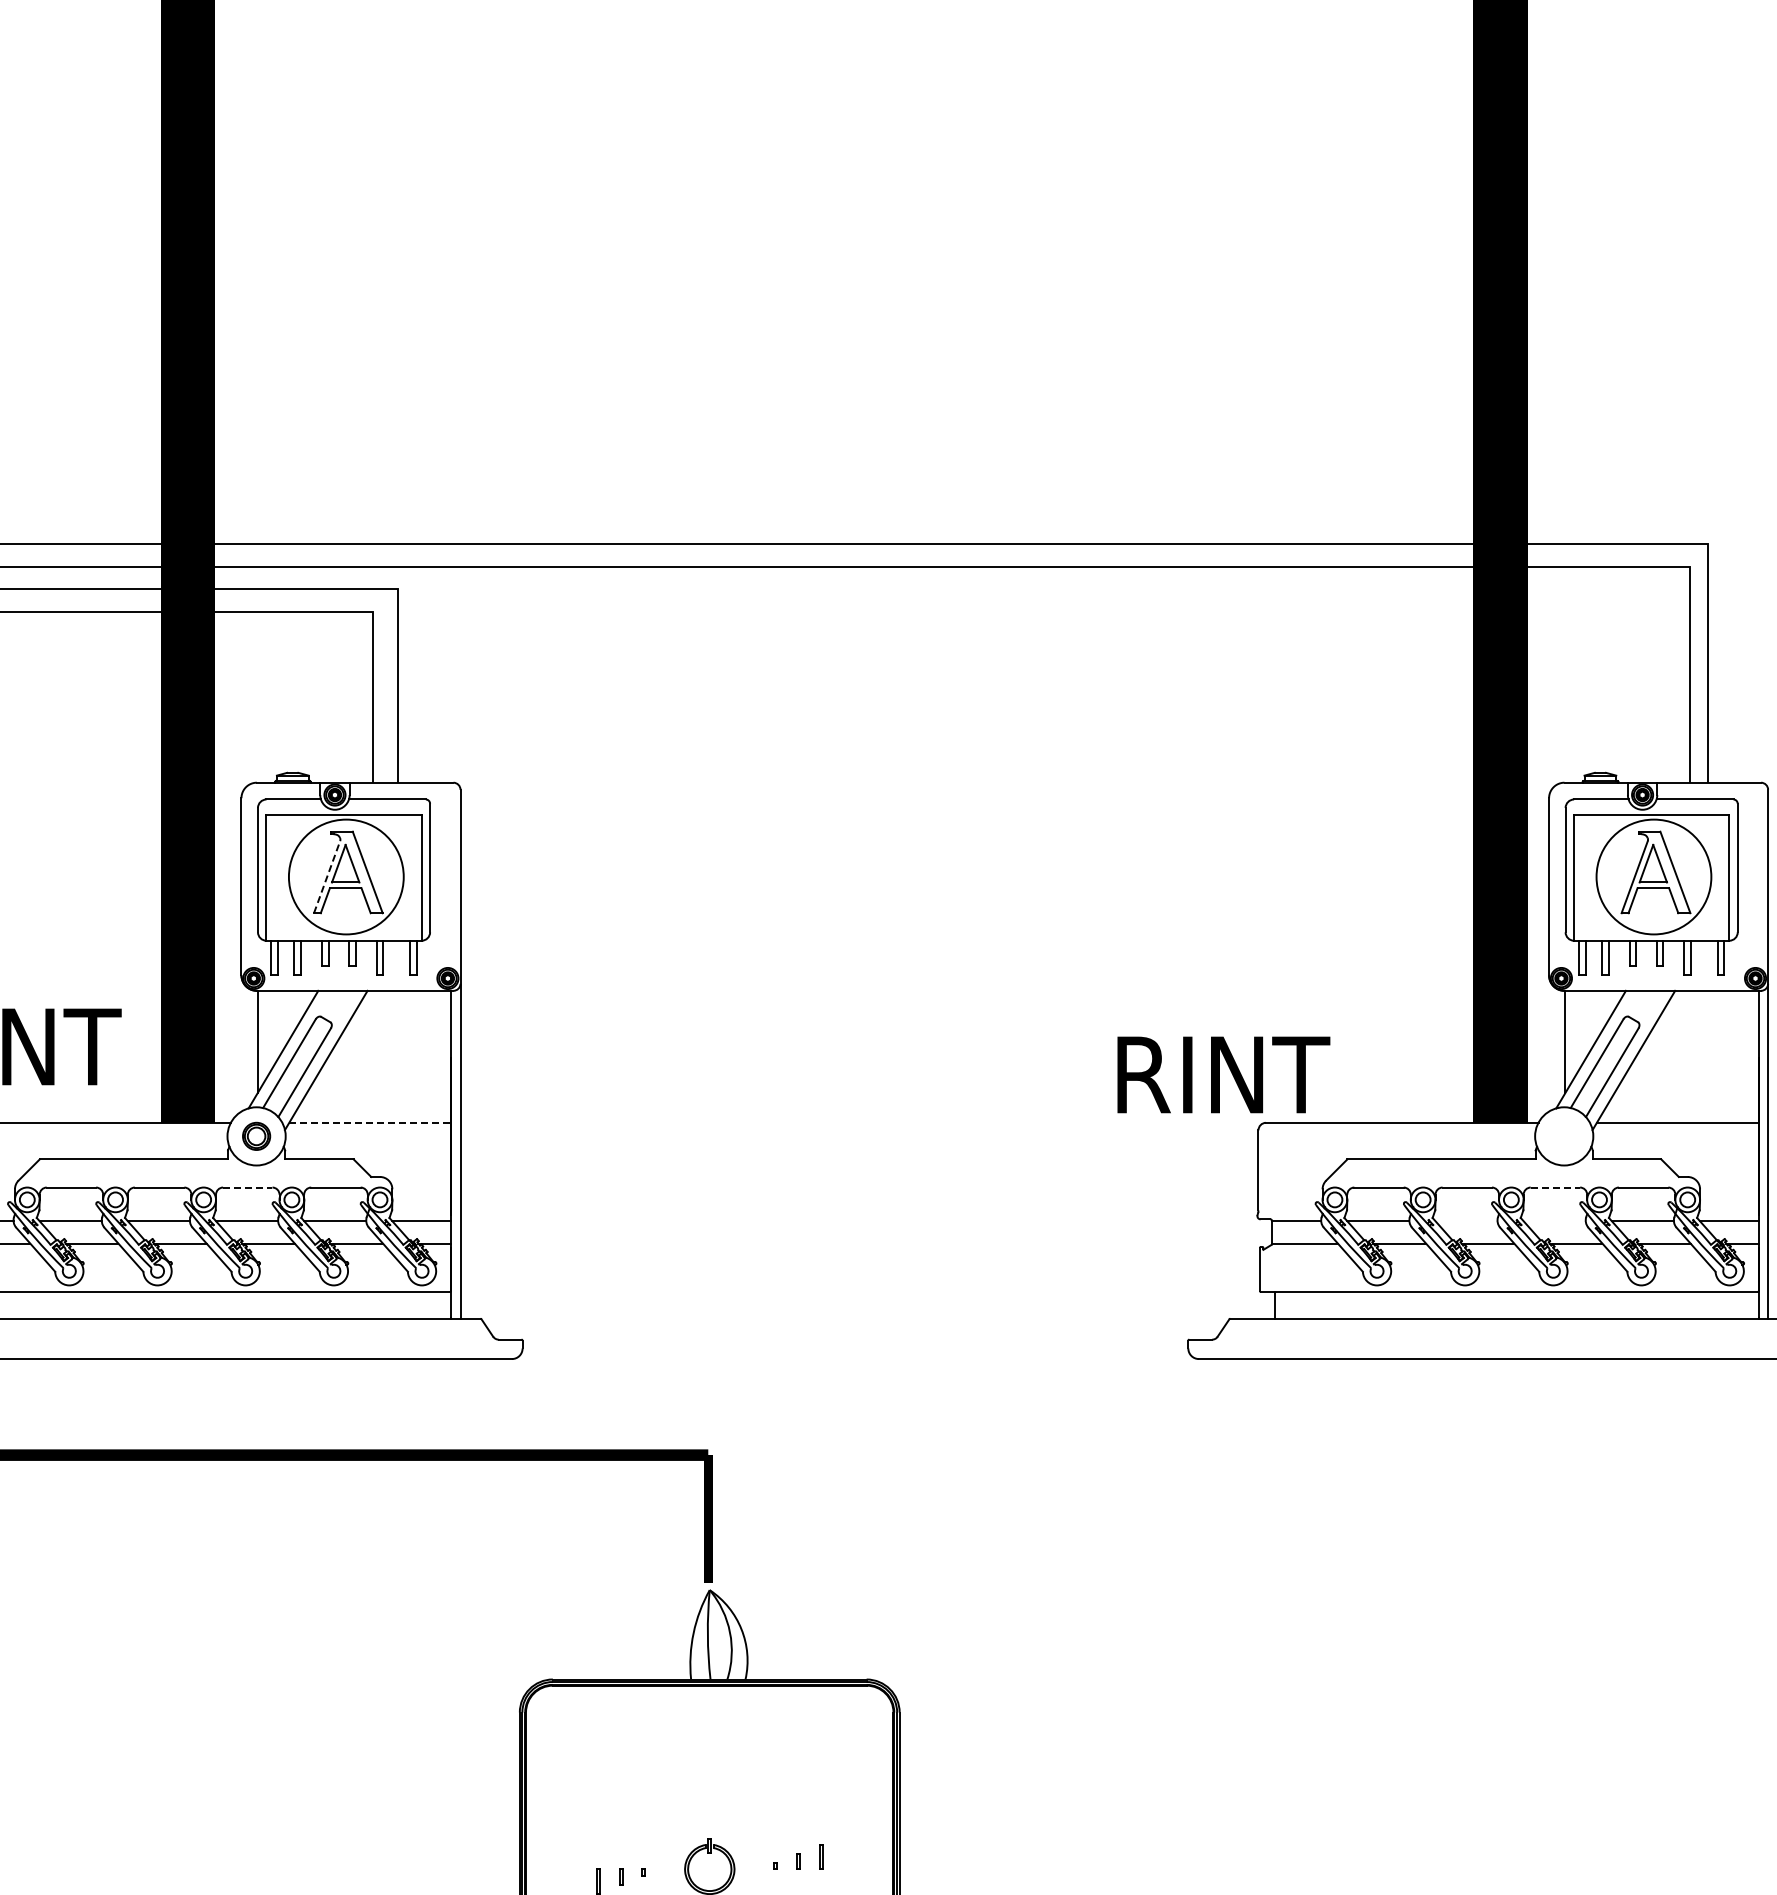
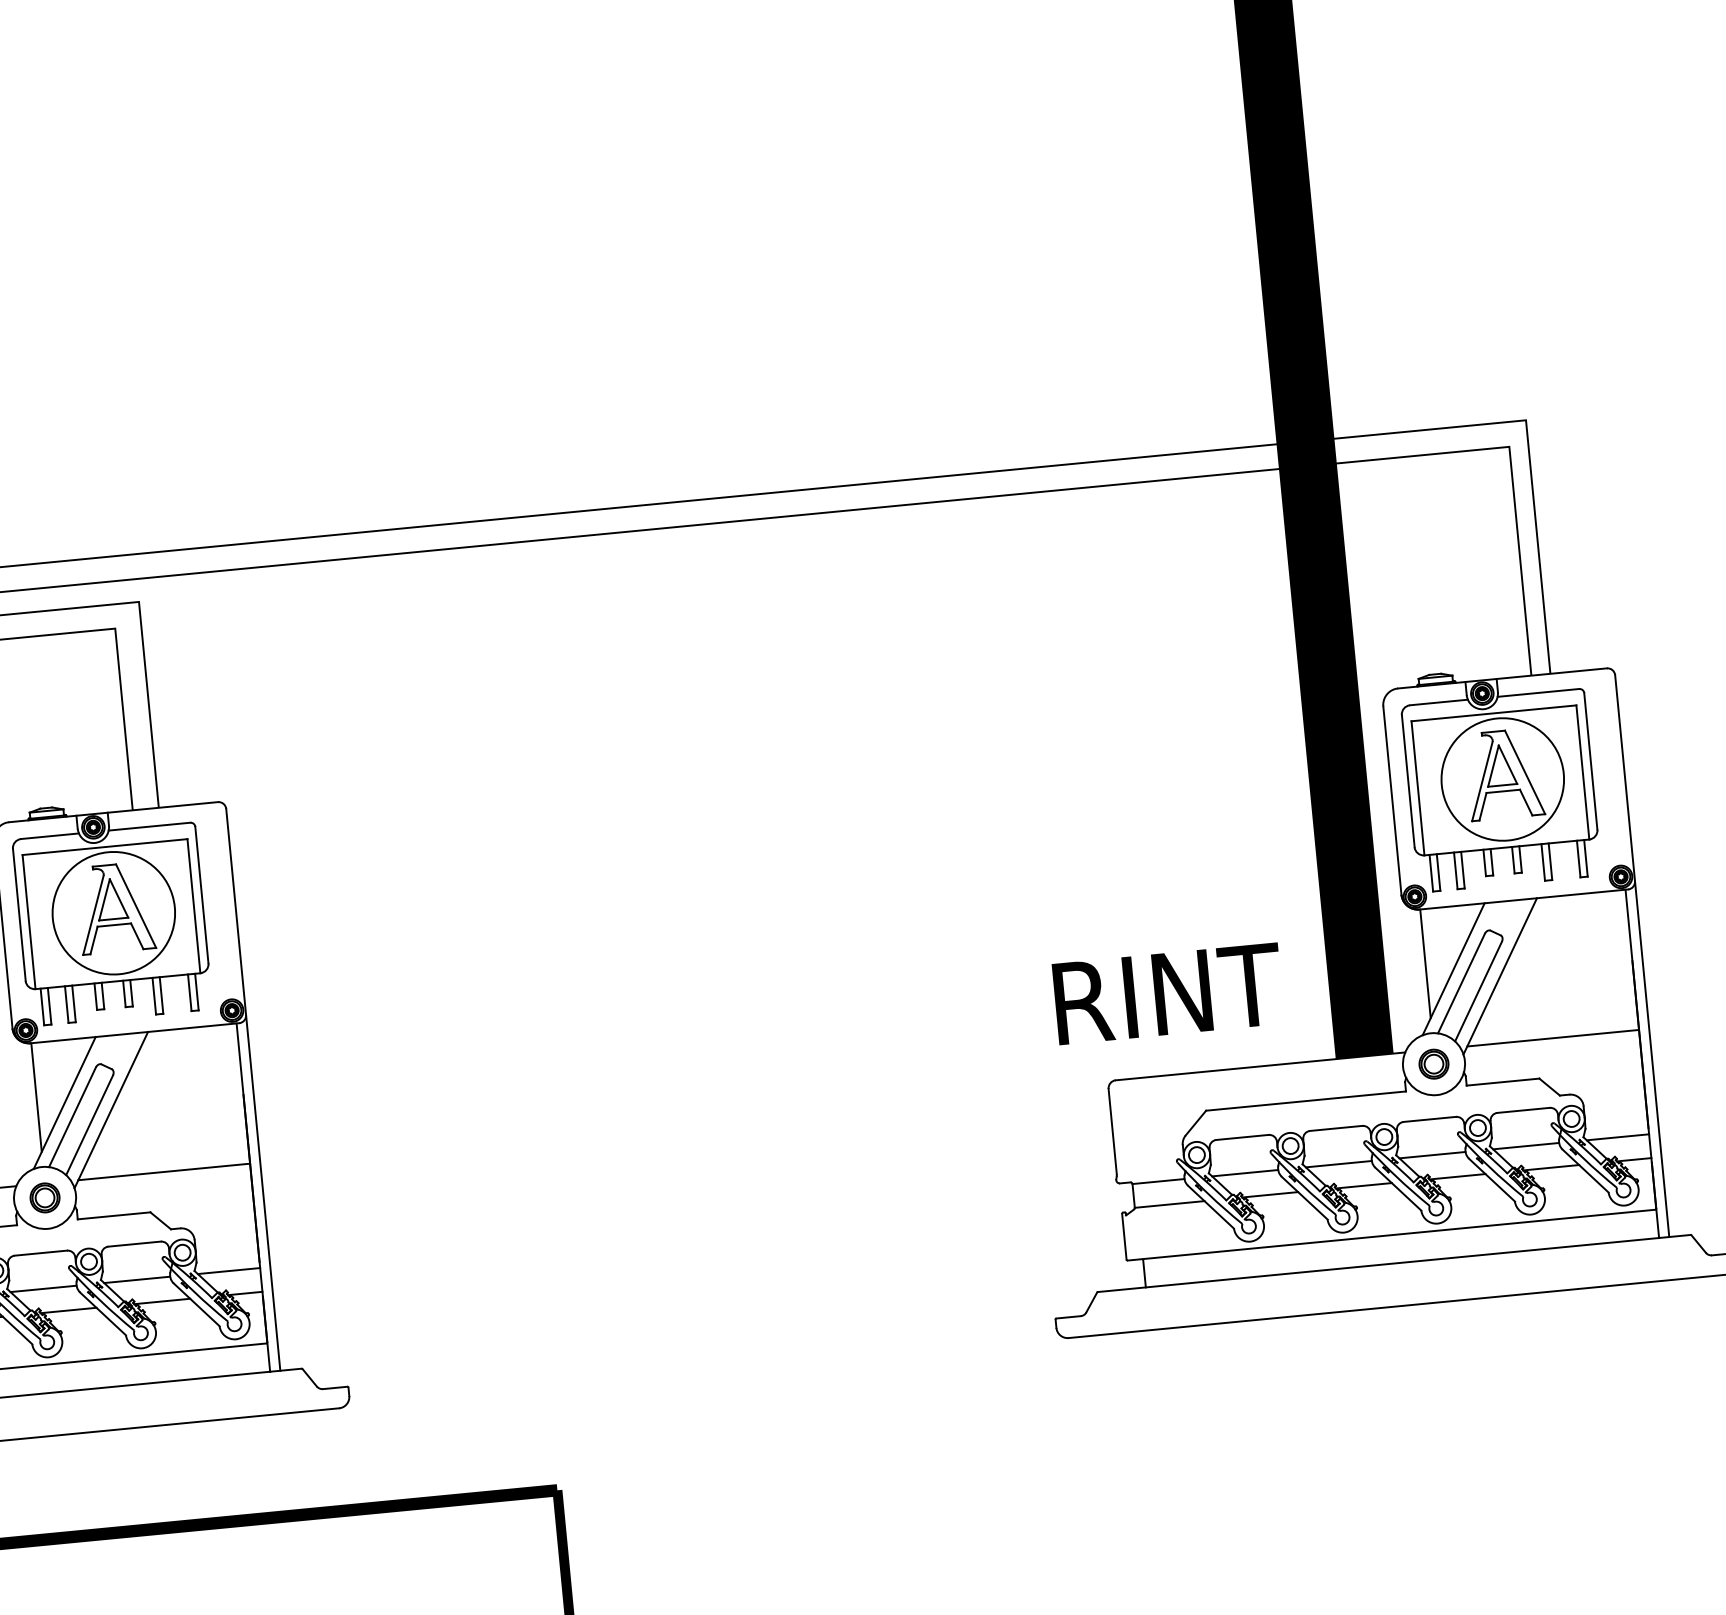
line: (327, 876) -> (93, 914), dashed -> solid
text: (1223, 1074) -> (1168, 993), moved
line: (370, 1122) -> (164, 1171), dashed -> solid
part: (1563, 1135) -> (1433, 1063), added
line: (247, 1187) -> (40, 1253), dashed -> solid
line: (1555, 1187) -> (1429, 1119), dashed -> solid
line: (1466, 1221) -> (1338, 1164), added
line: (1554, 1221) -> (1432, 1155), added

